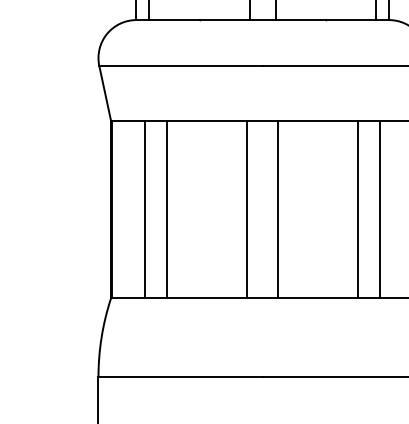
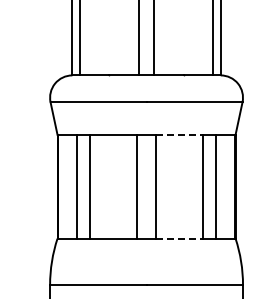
line: (318, 120) -> (179, 134), solid -> dashed
line: (318, 297) -> (179, 238), solid -> dashed

